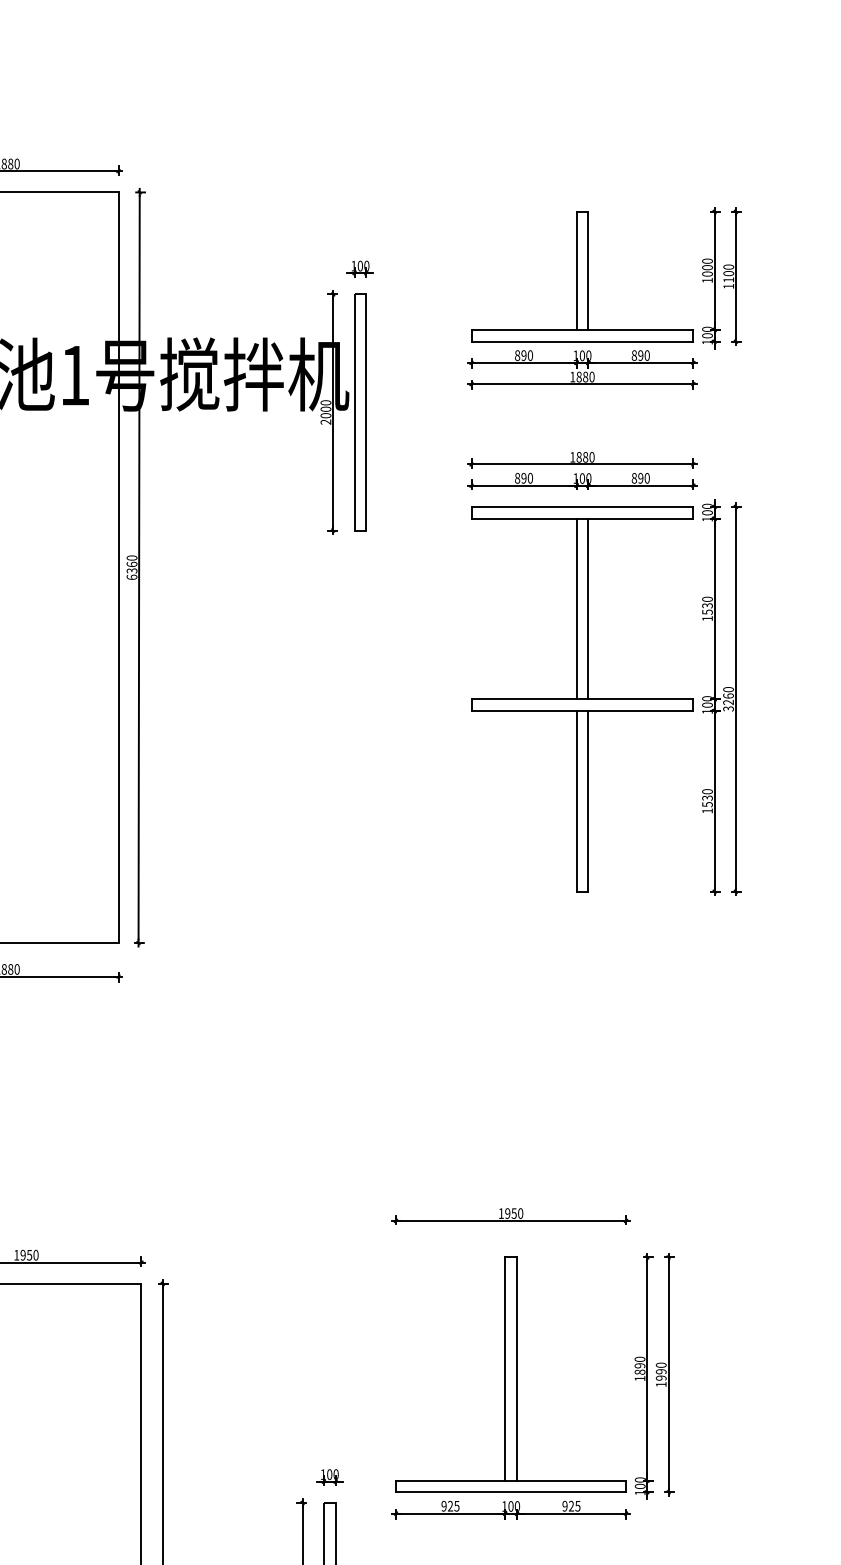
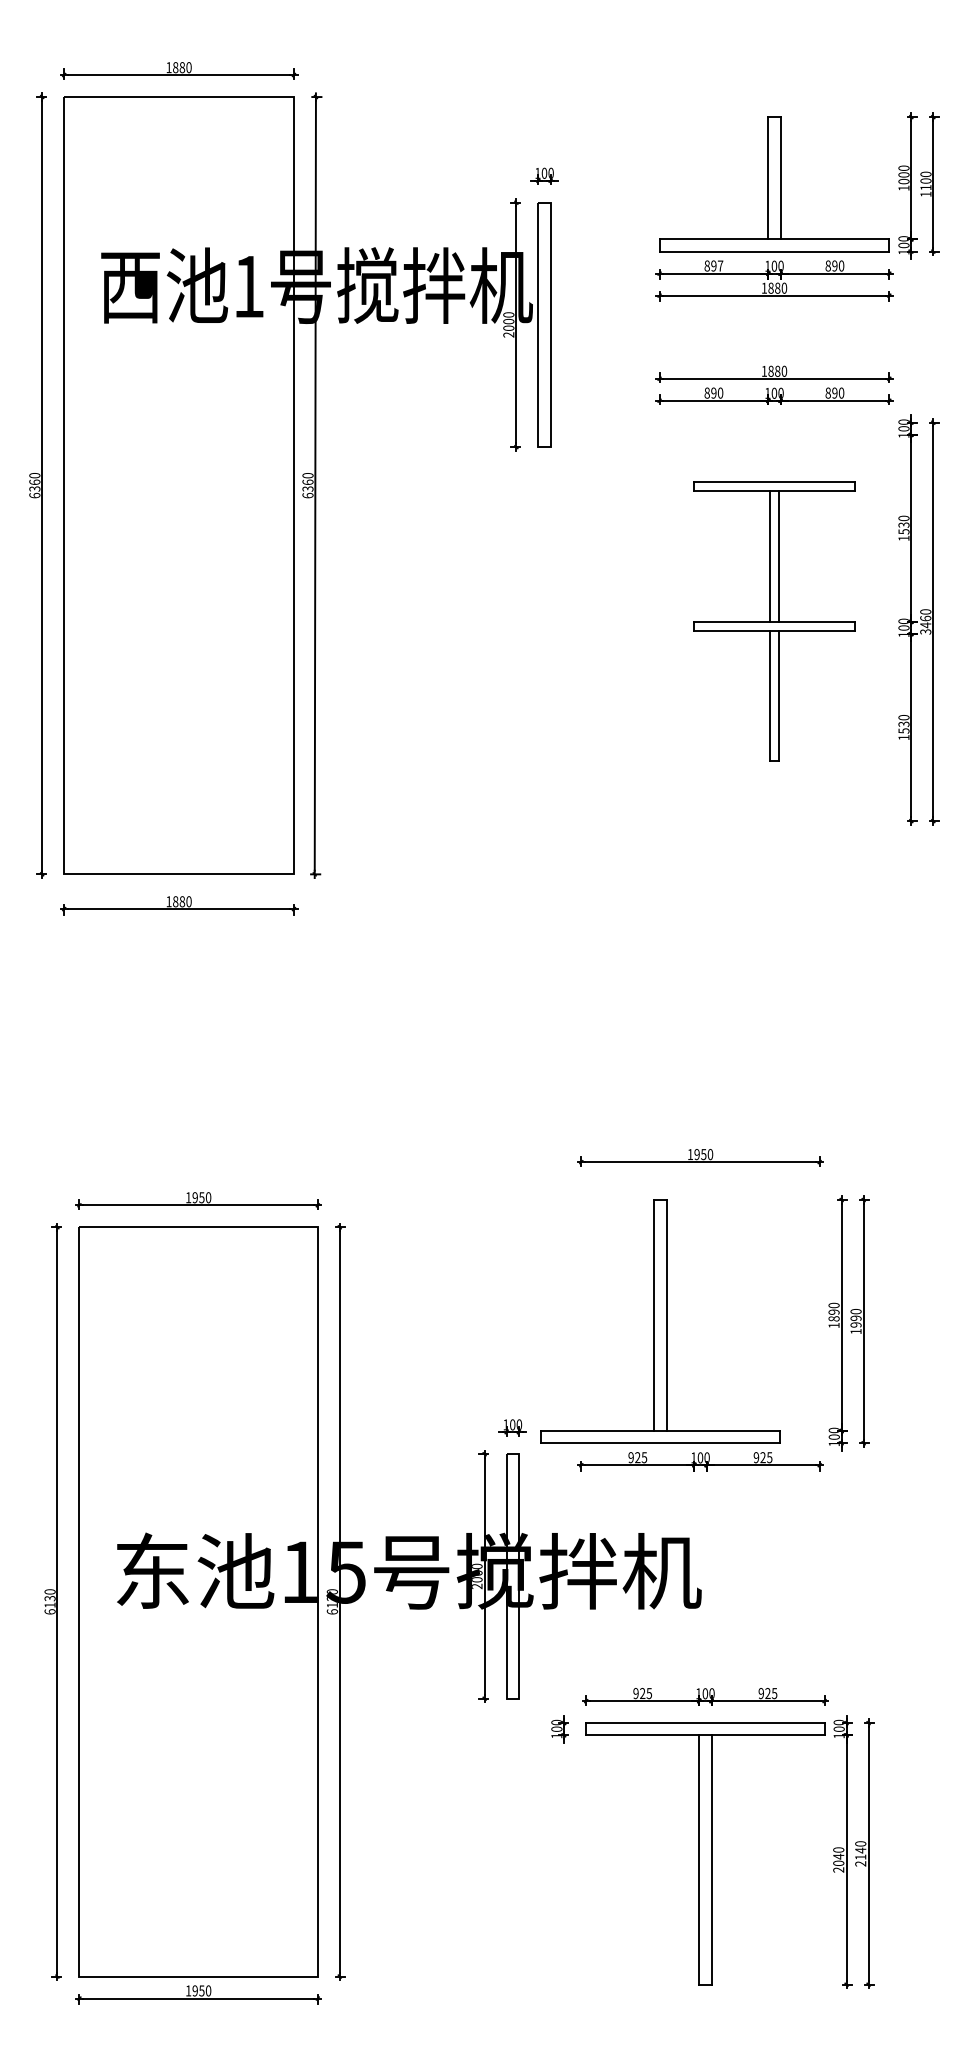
text: (530, 355) -> (720, 265), 890 -> 897
part: (582, 698) -> (774, 621), size x0.7
text: (728, 702) -> (925, 625), 3260 -> 3460
part: (511, 1374) -> (660, 1321), moved

